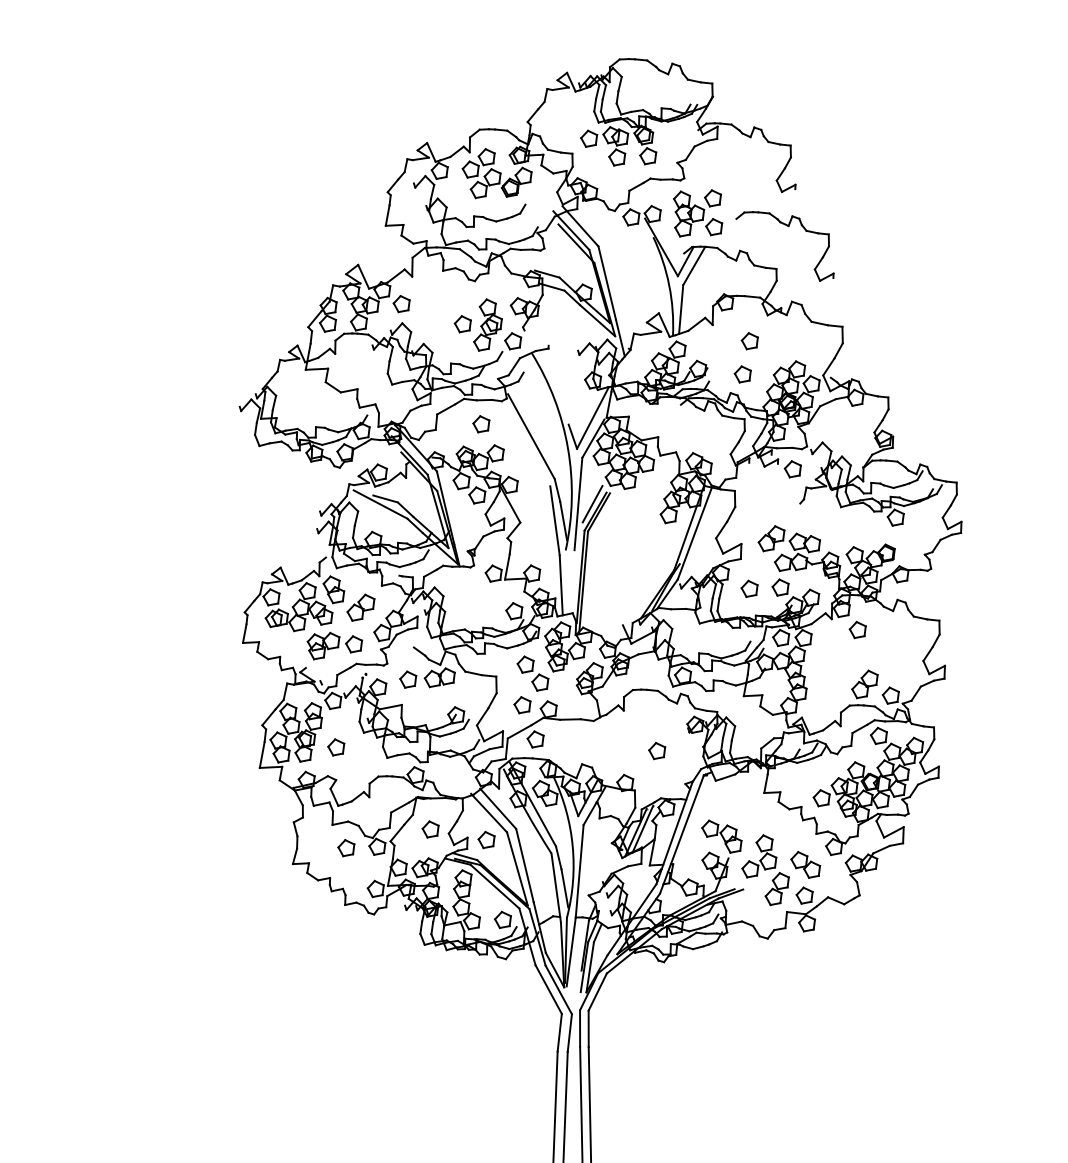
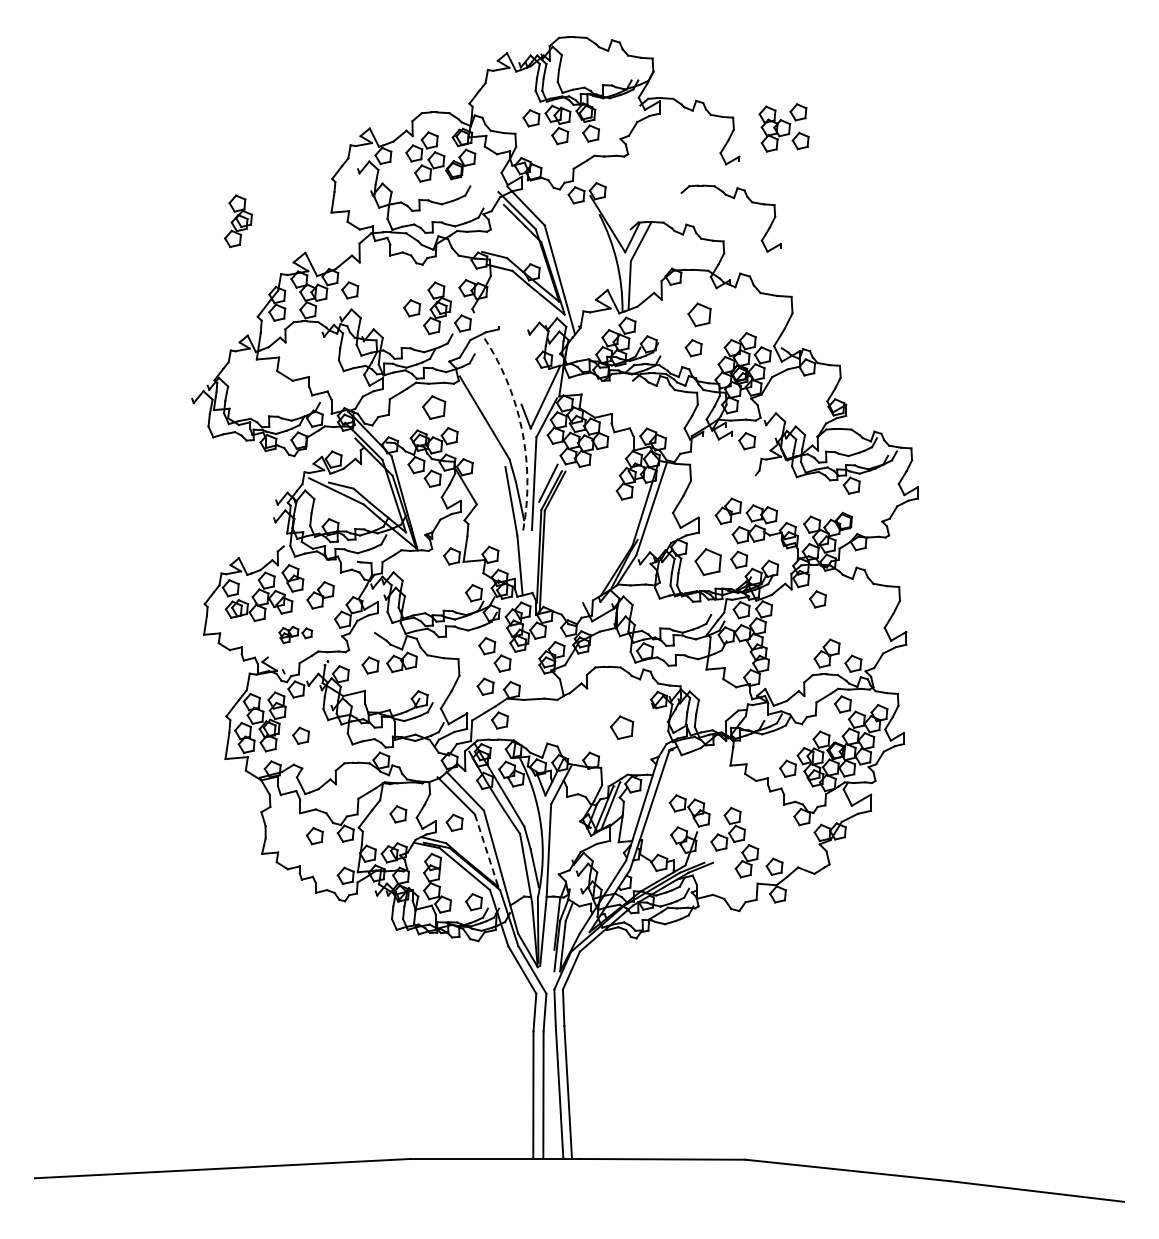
part: (697, 213) -> (783, 127), moved
part: (292, 230) -> (238, 220), added
part: (749, 341) -> (699, 314), size x1.4
part: (481, 424) -> (434, 407), size x1.4
arc: (567, 448) -> (521, 428), solid -> dashed
part: (749, 589) -> (708, 562), size x1.6
part: (334, 646) -> (295, 634), size x0.6
part: (656, 750) -> (621, 727), size x1.4
part: (805, 864) -> (774, 835), removed
line: (517, 869) -> (486, 851), solid -> dashed

